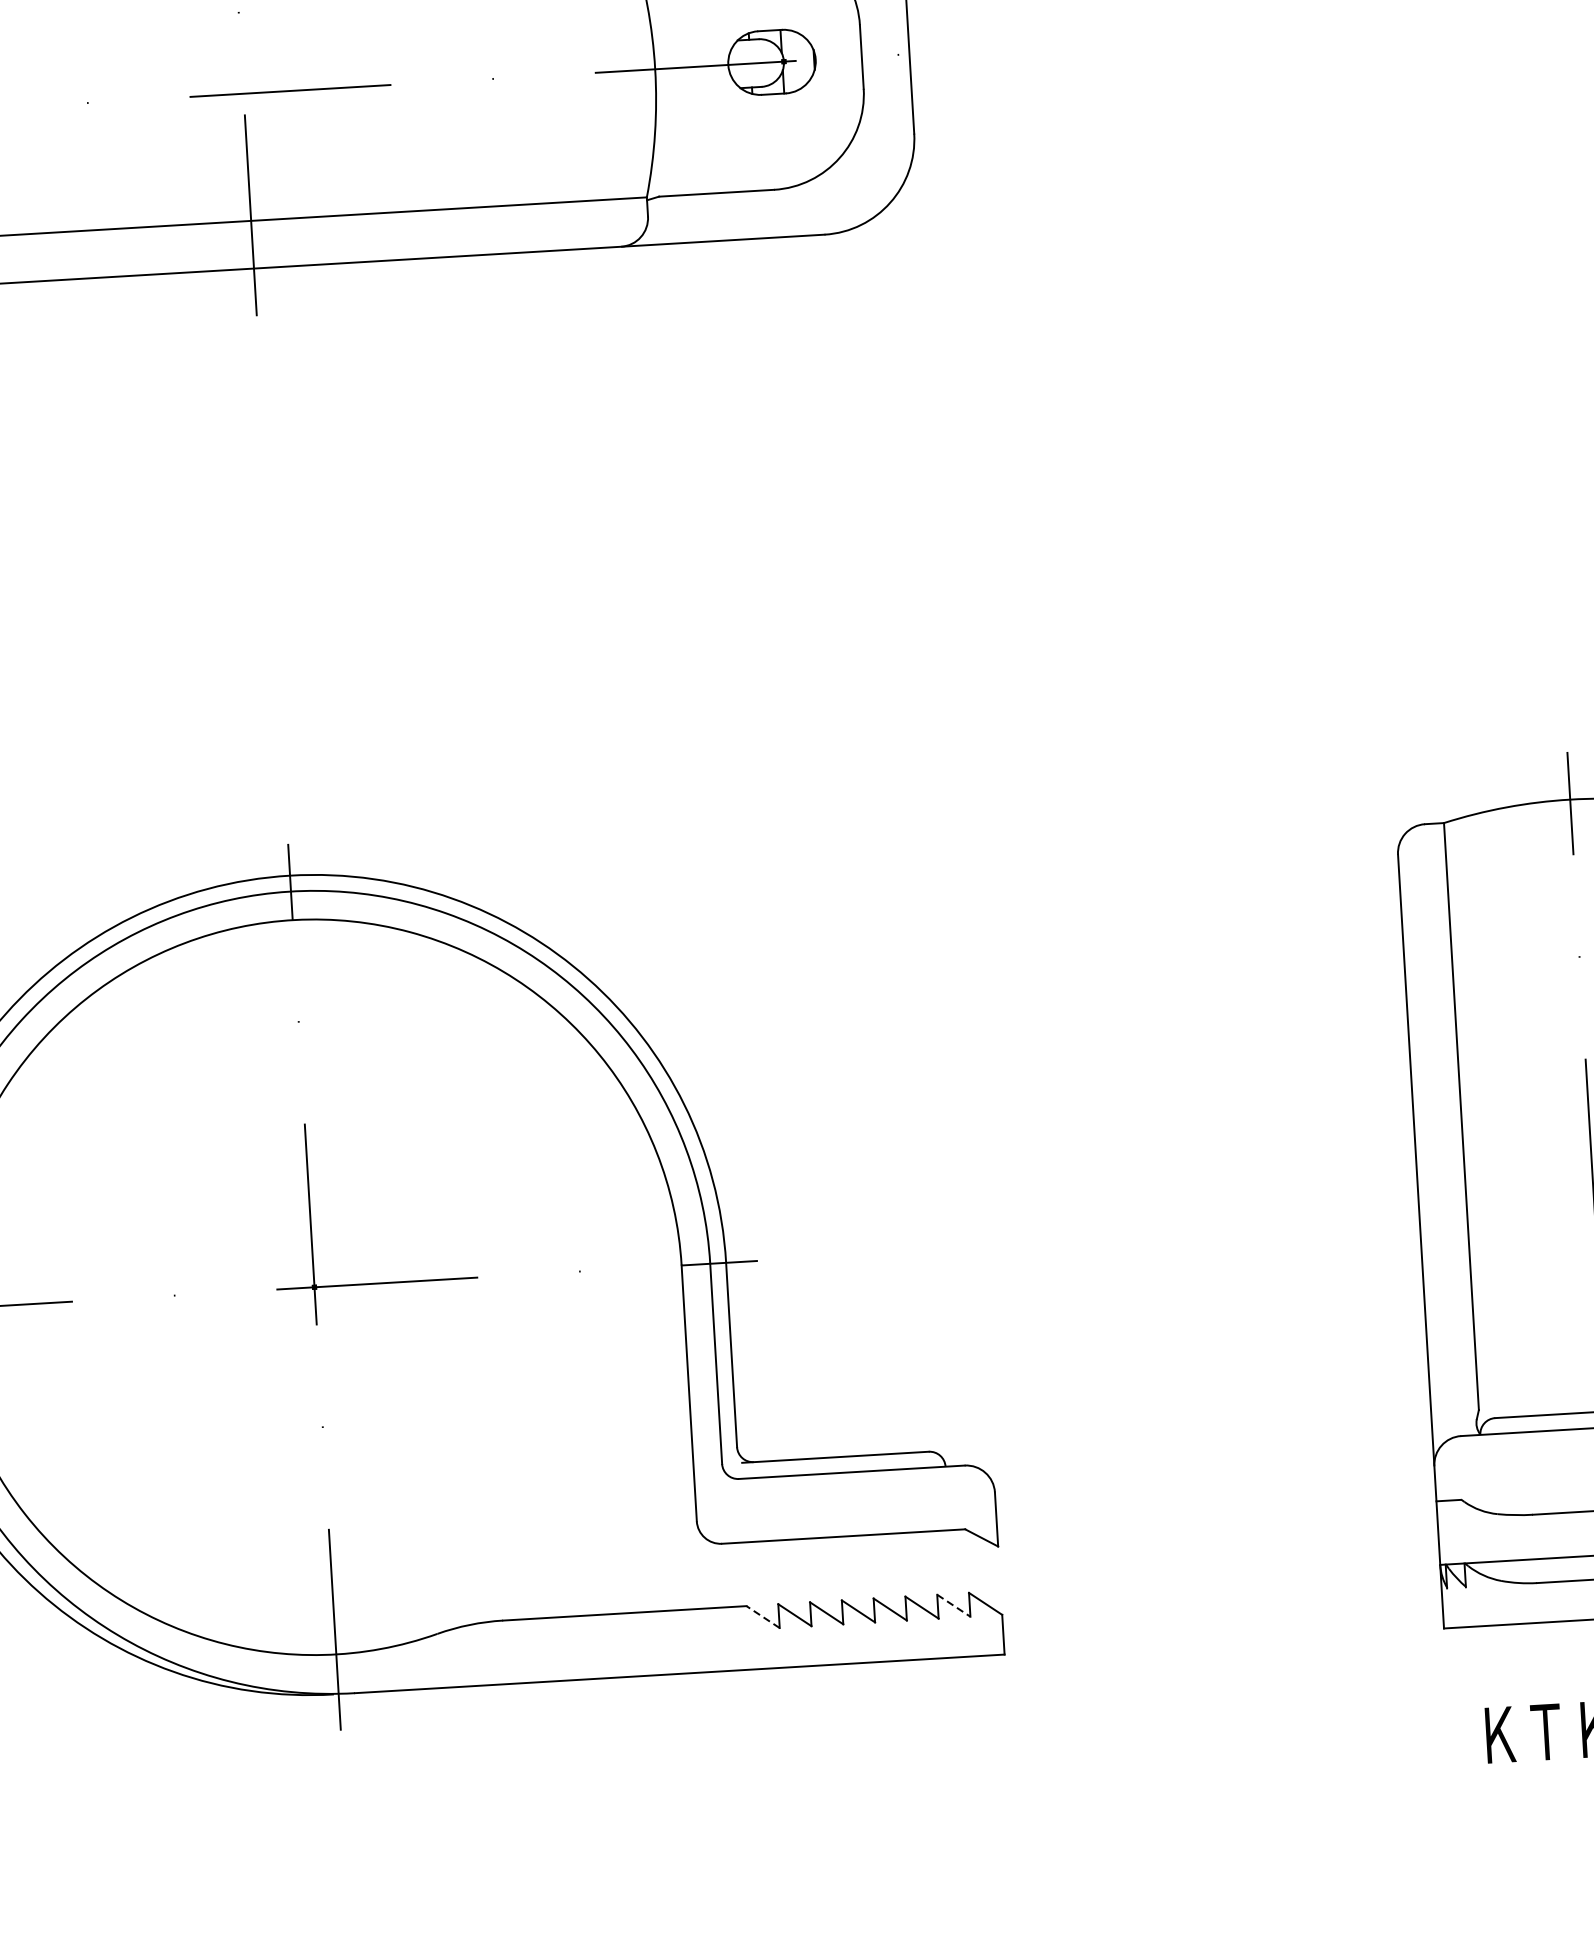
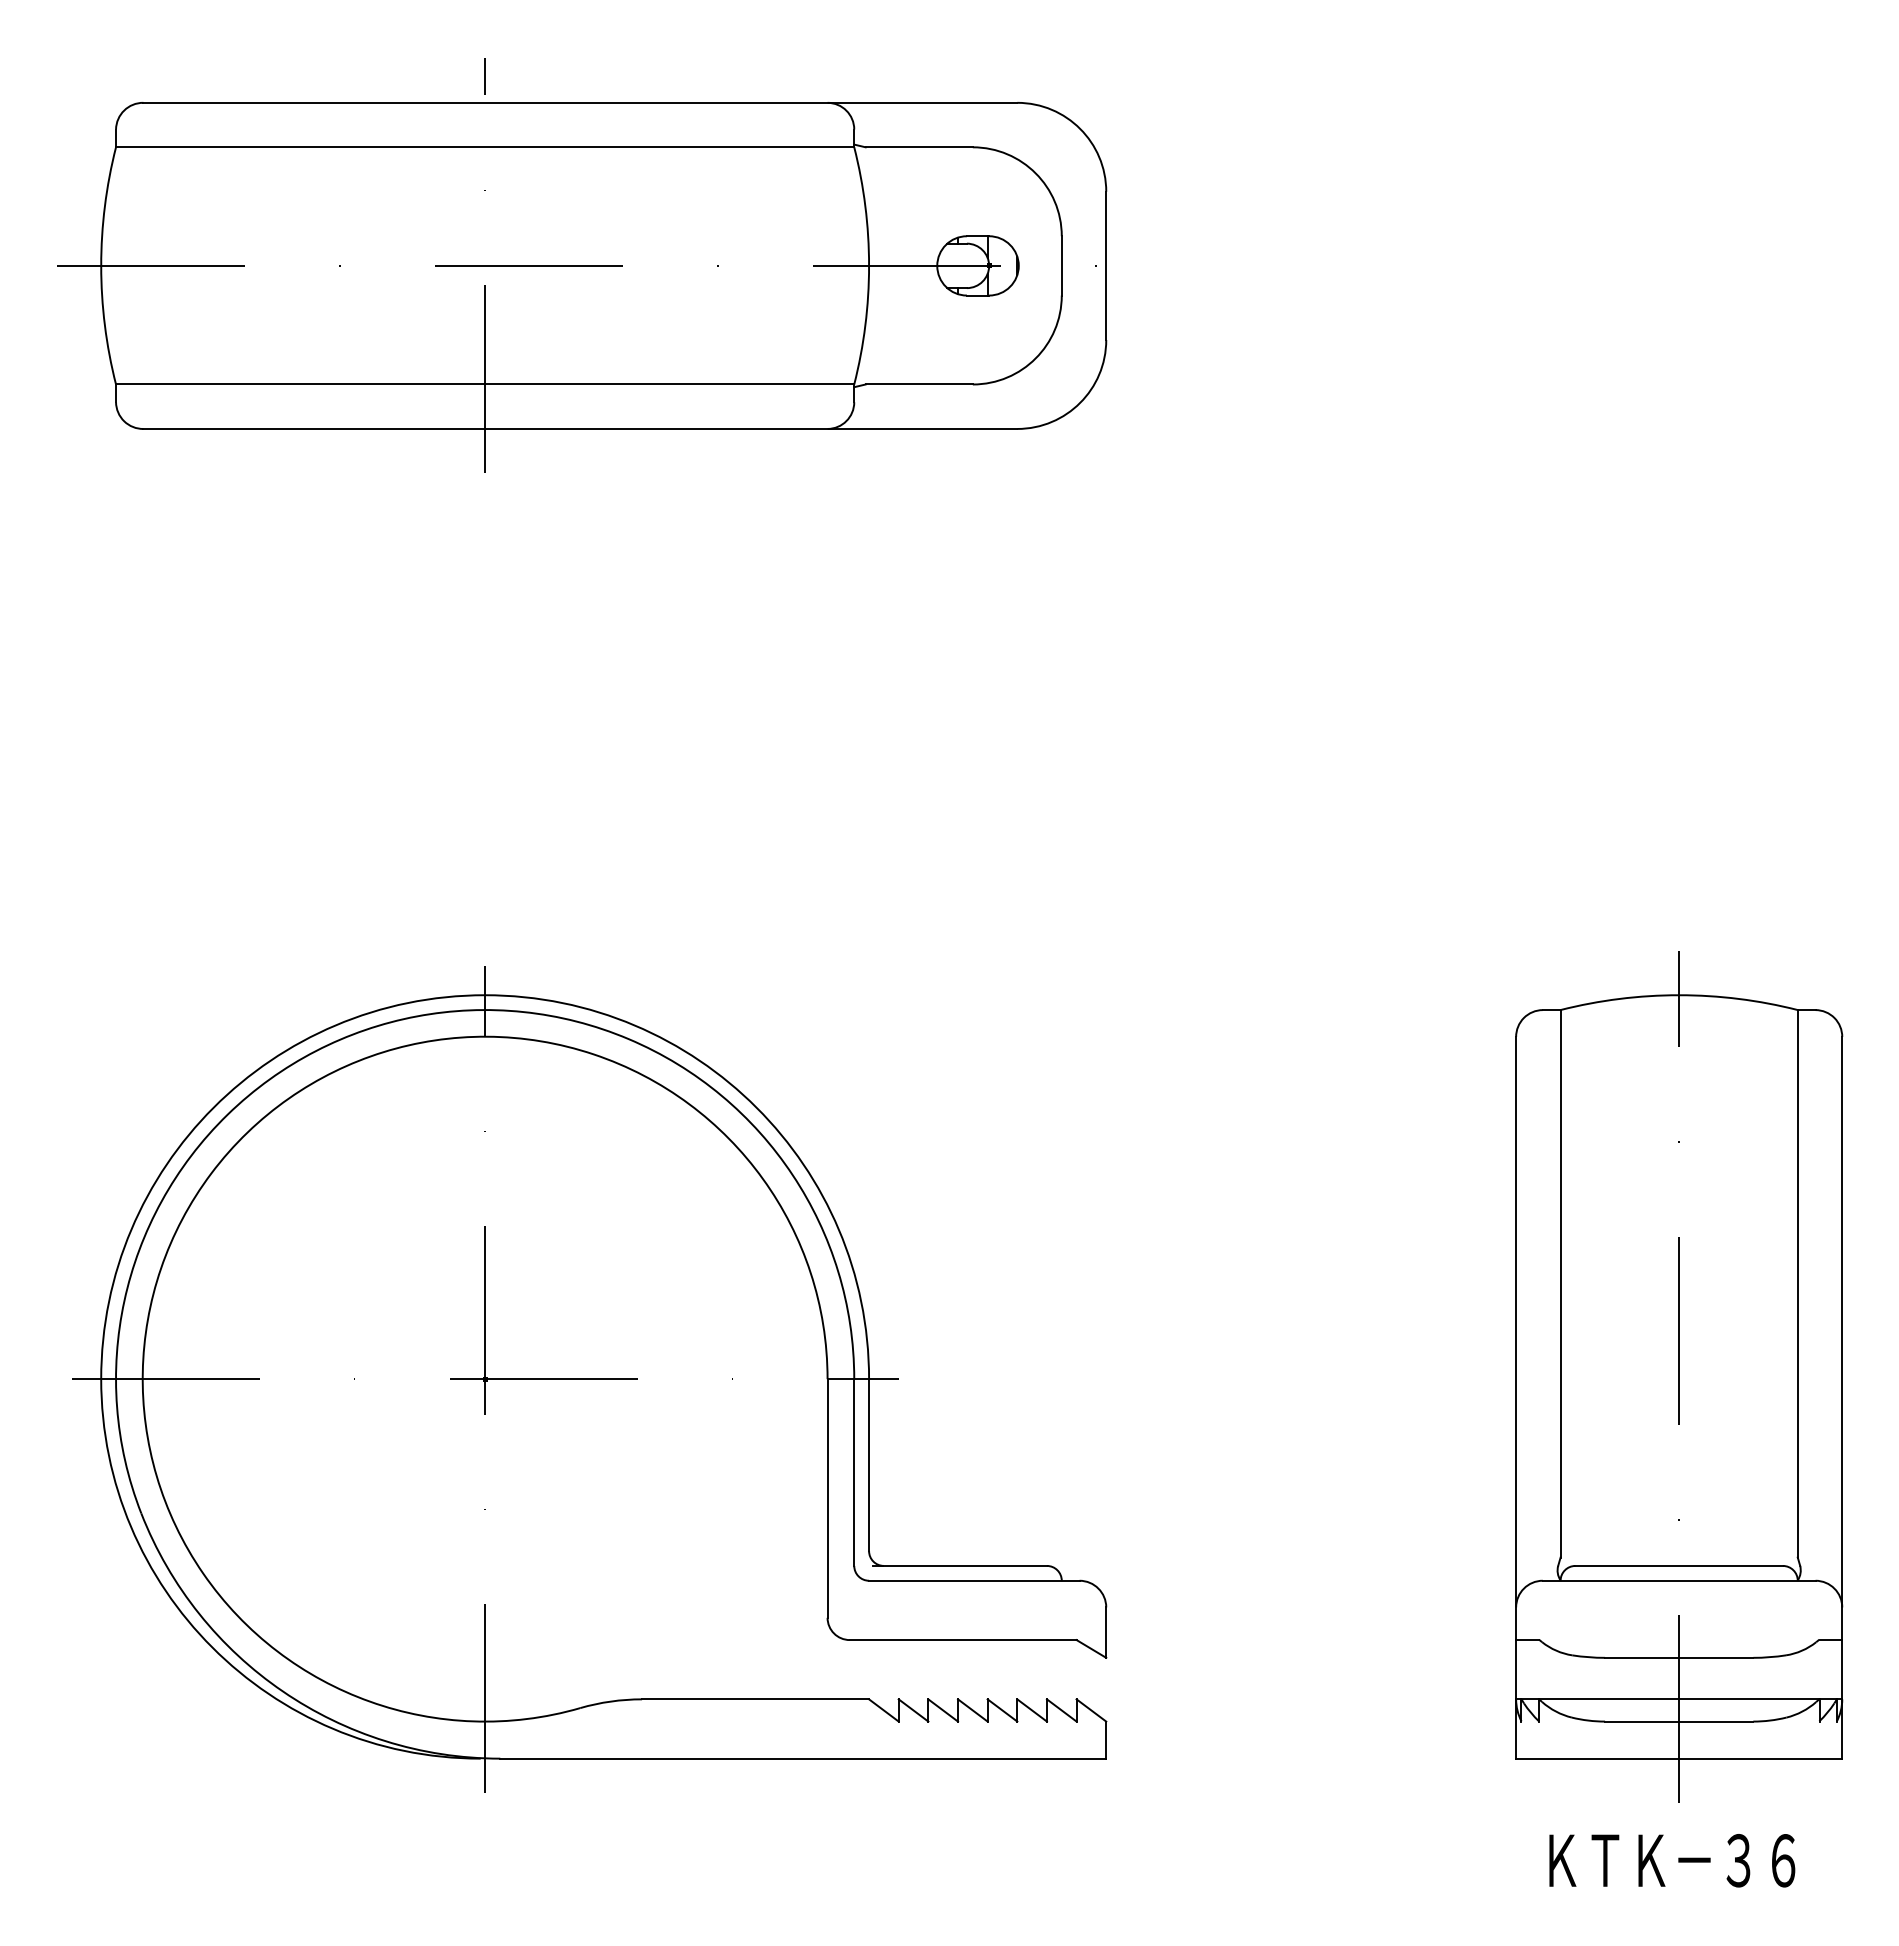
line: (953, 1605) -> (1061, 1710), dashed -> solid
line: (762, 1617) -> (883, 1710), dashed -> solid

